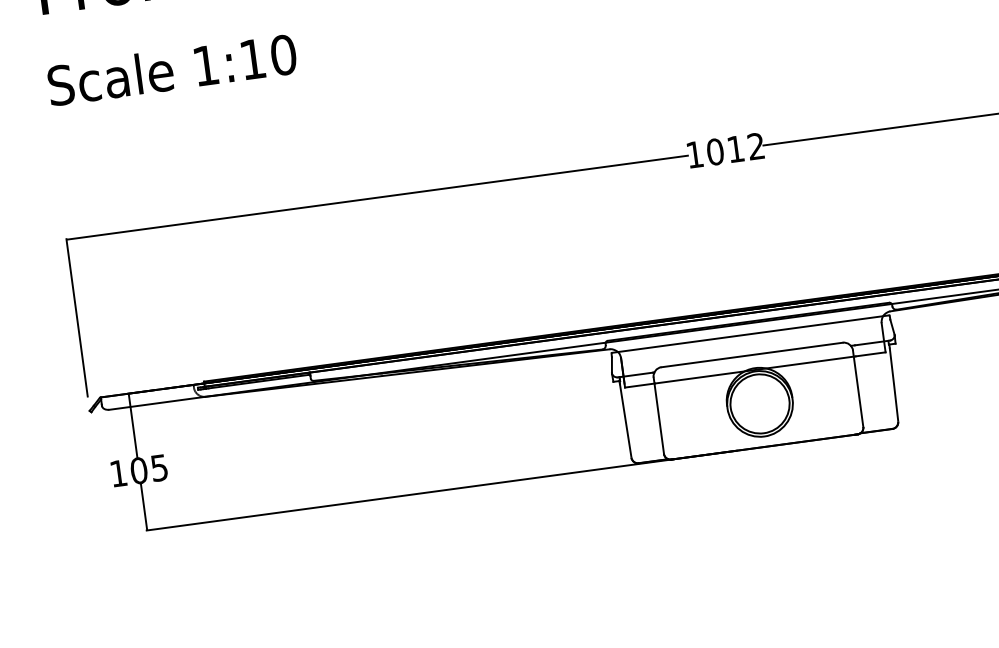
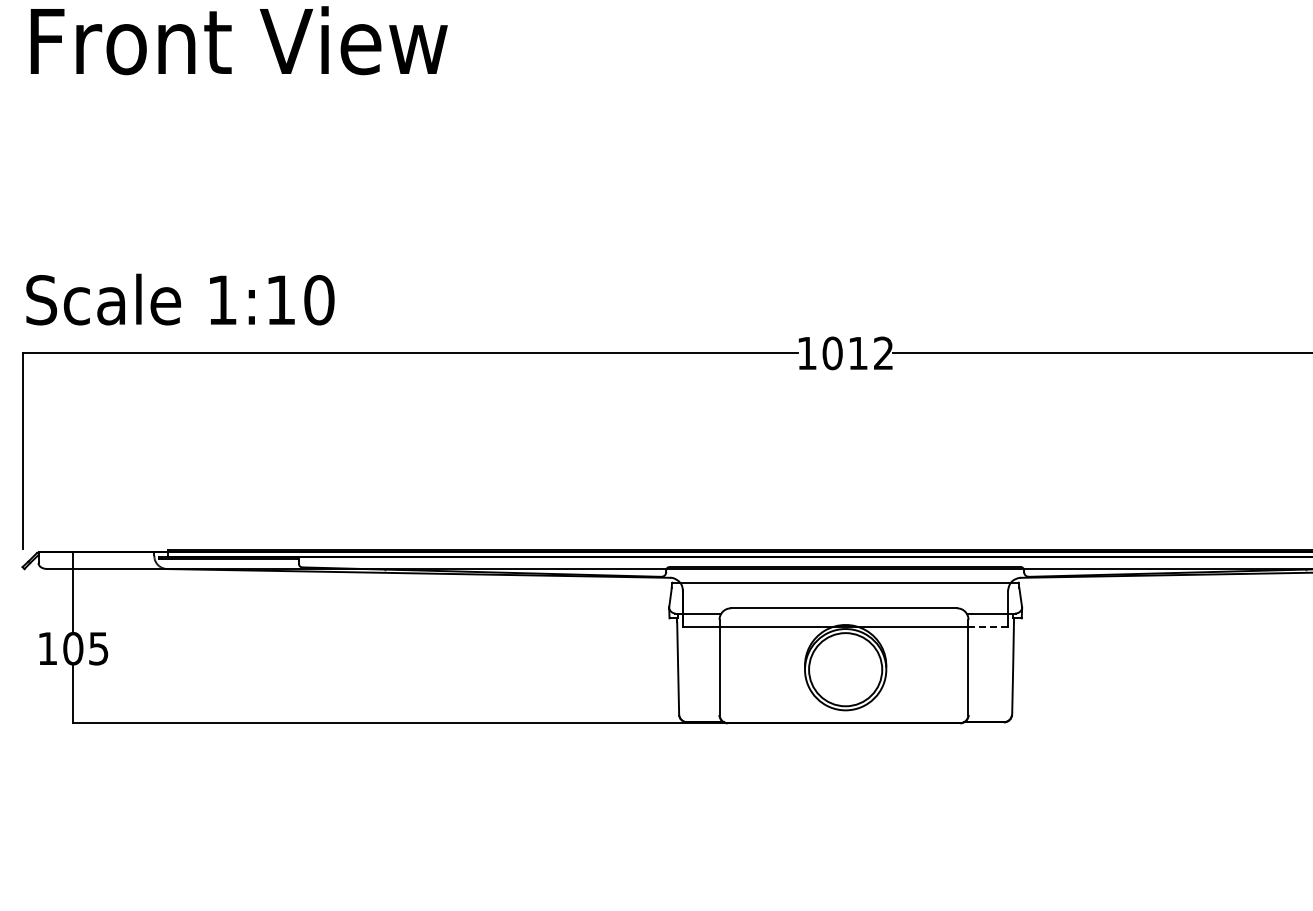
text: (172, 69) -> (180, 299), moved
line: (870, 354) -> (989, 627), solid -> dashed

